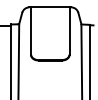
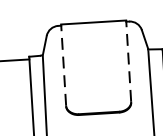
line: (31, 30) -> (64, 64), solid -> dashed
line: (69, 30) -> (128, 60), solid -> dashed

